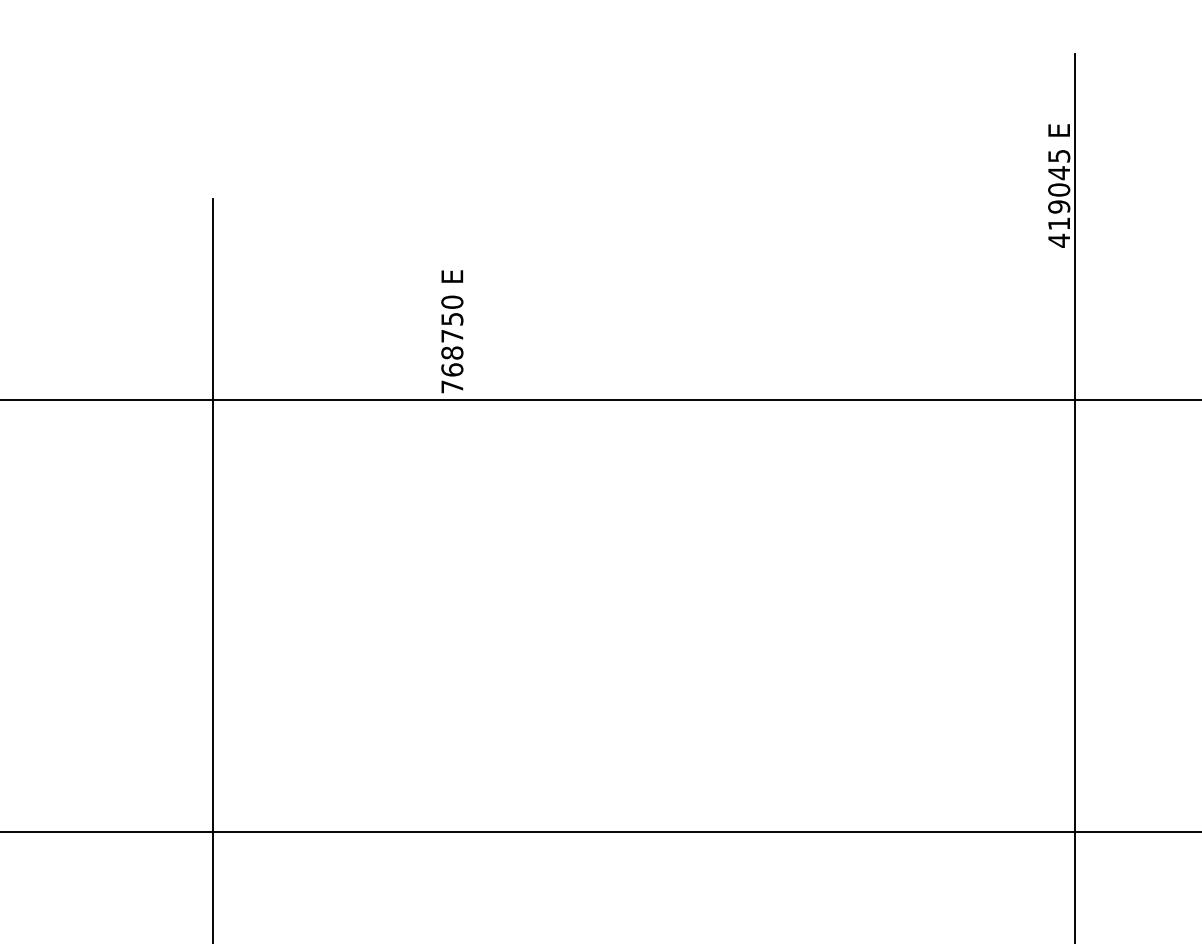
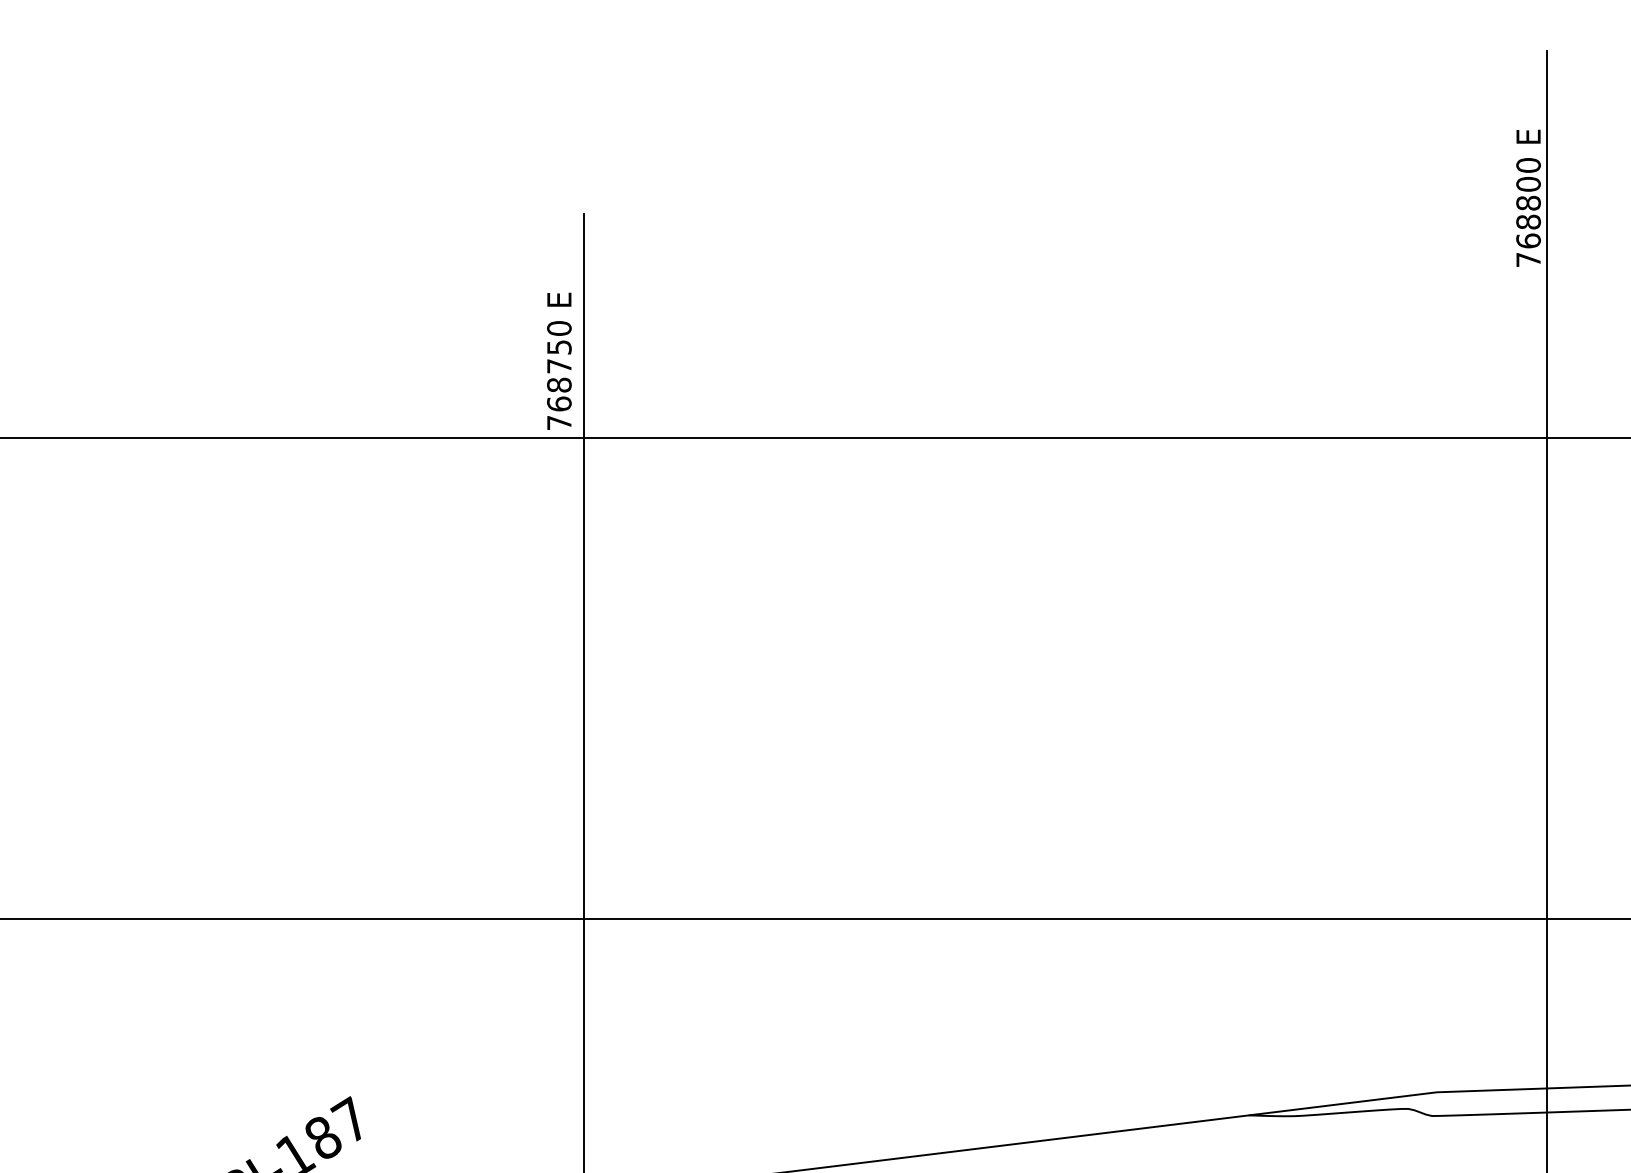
text: (1059, 198) -> (1528, 212), 419045 -> 768800
text: (452, 330) -> (559, 360), moved

